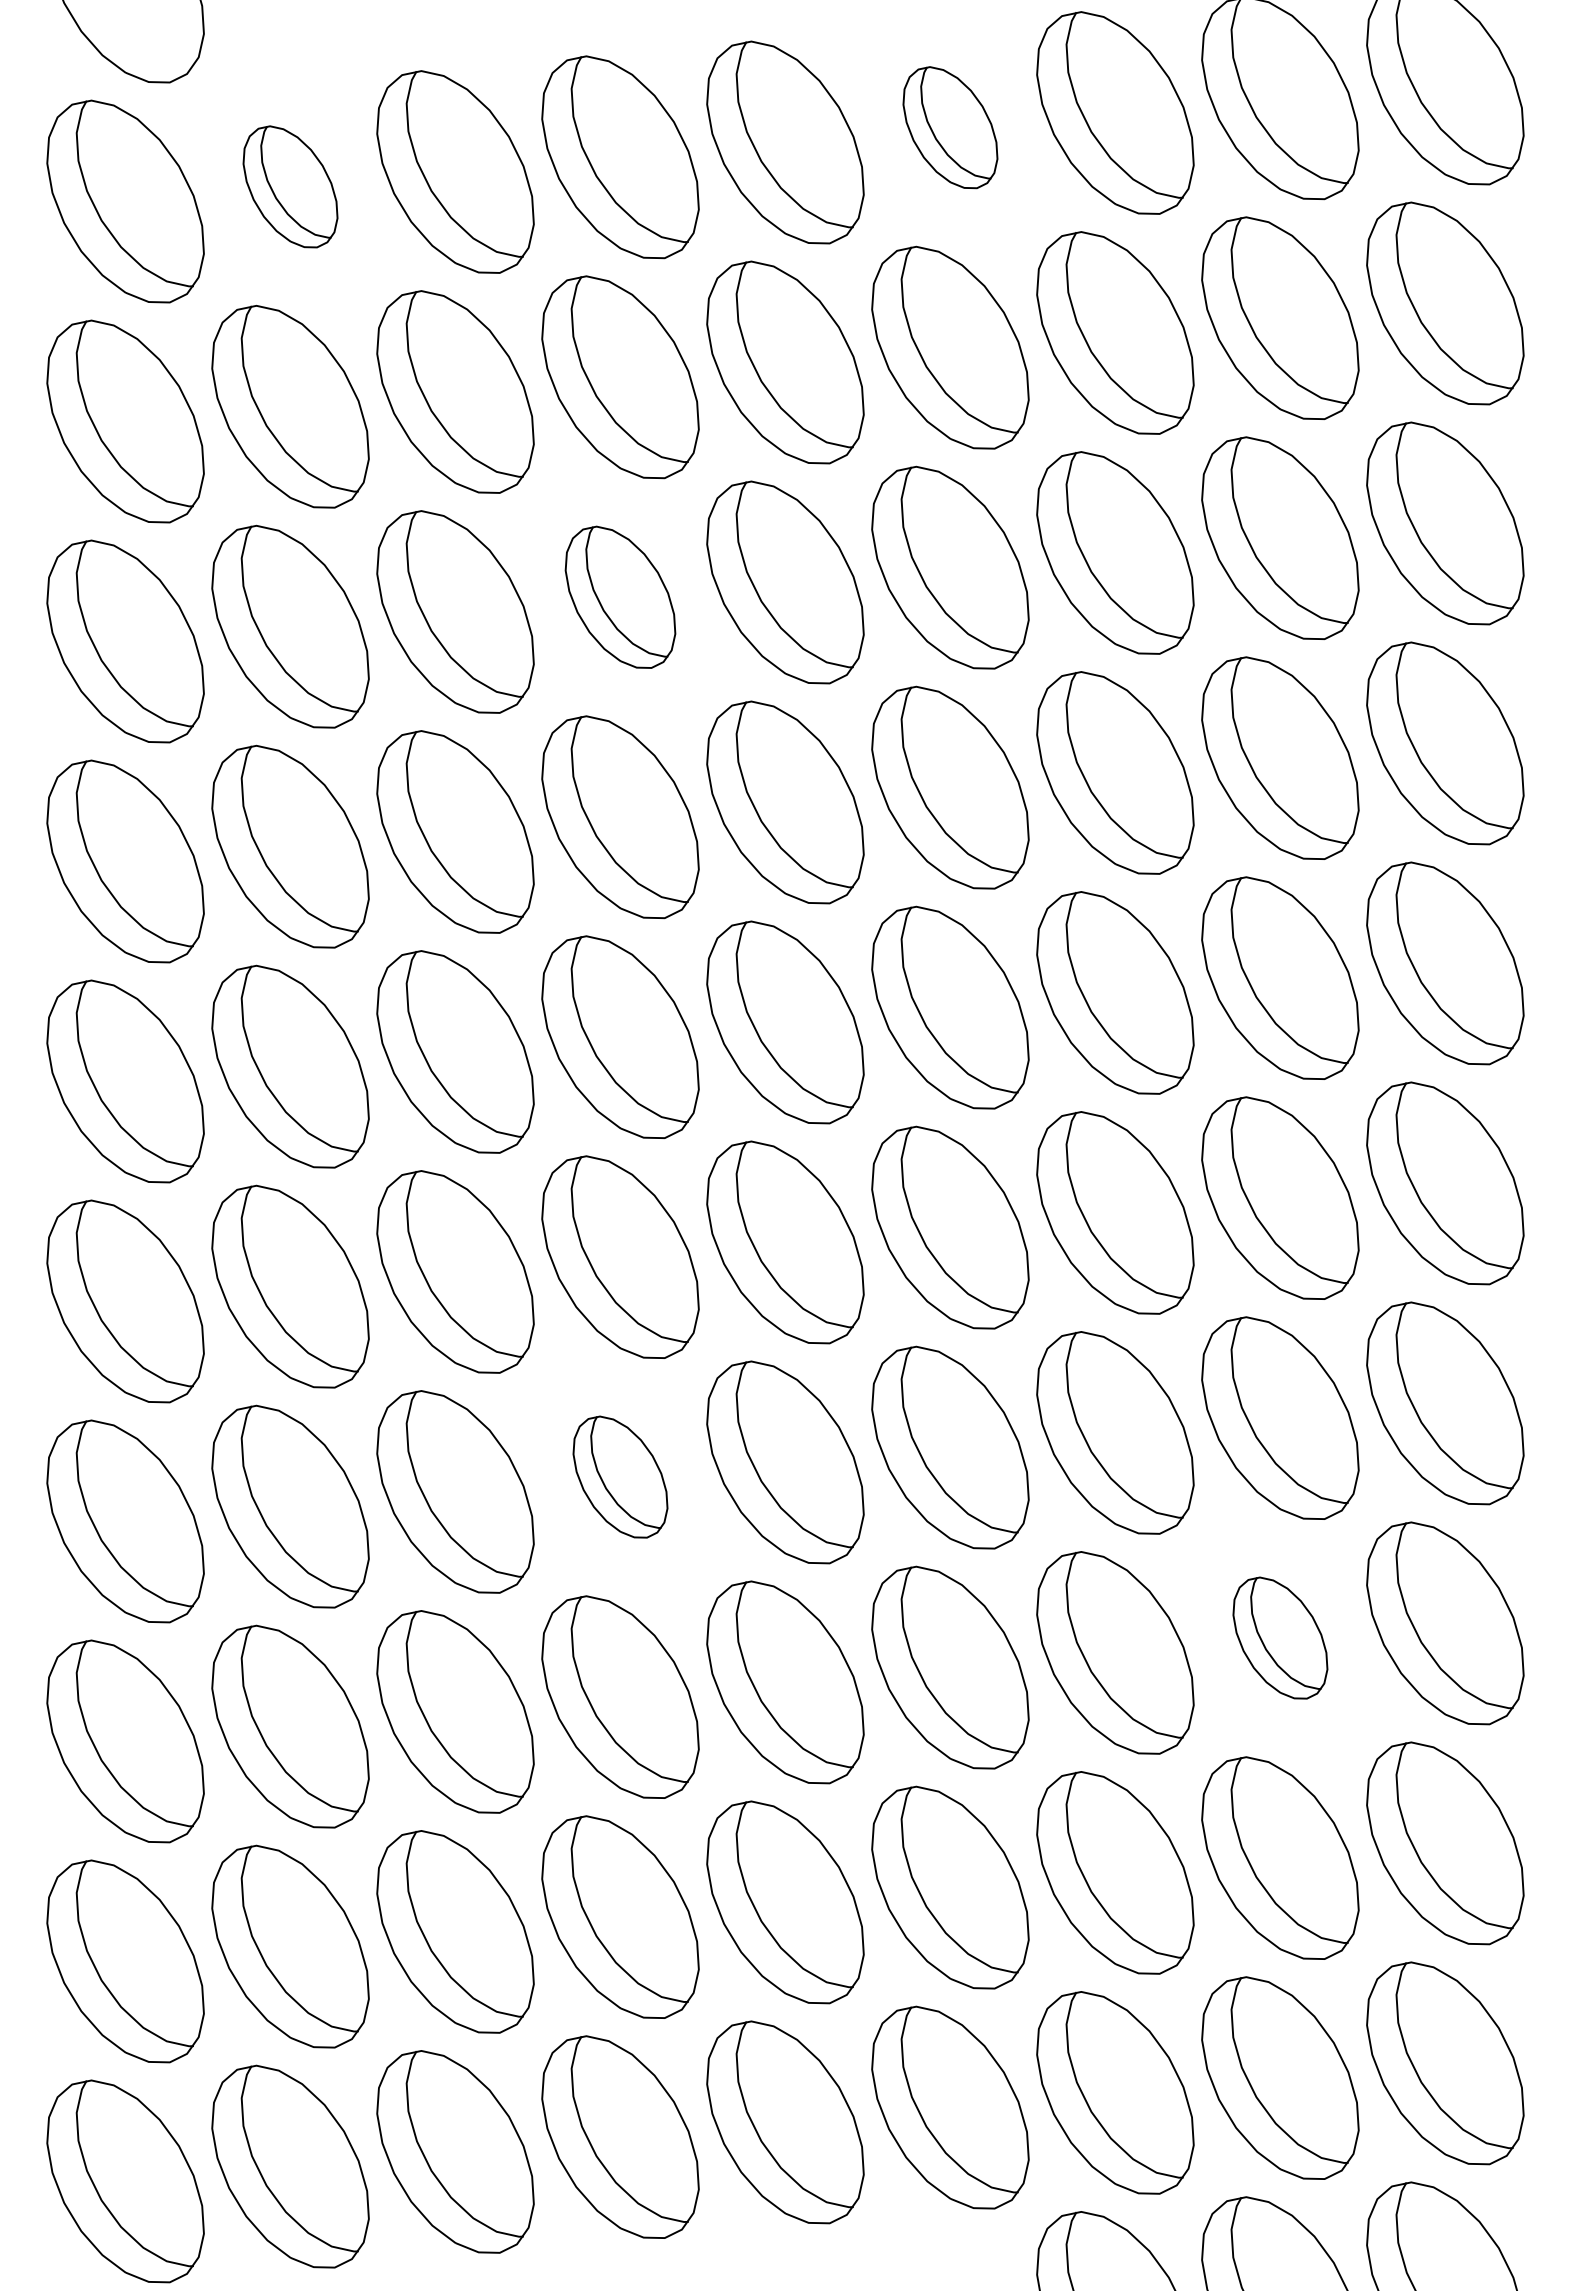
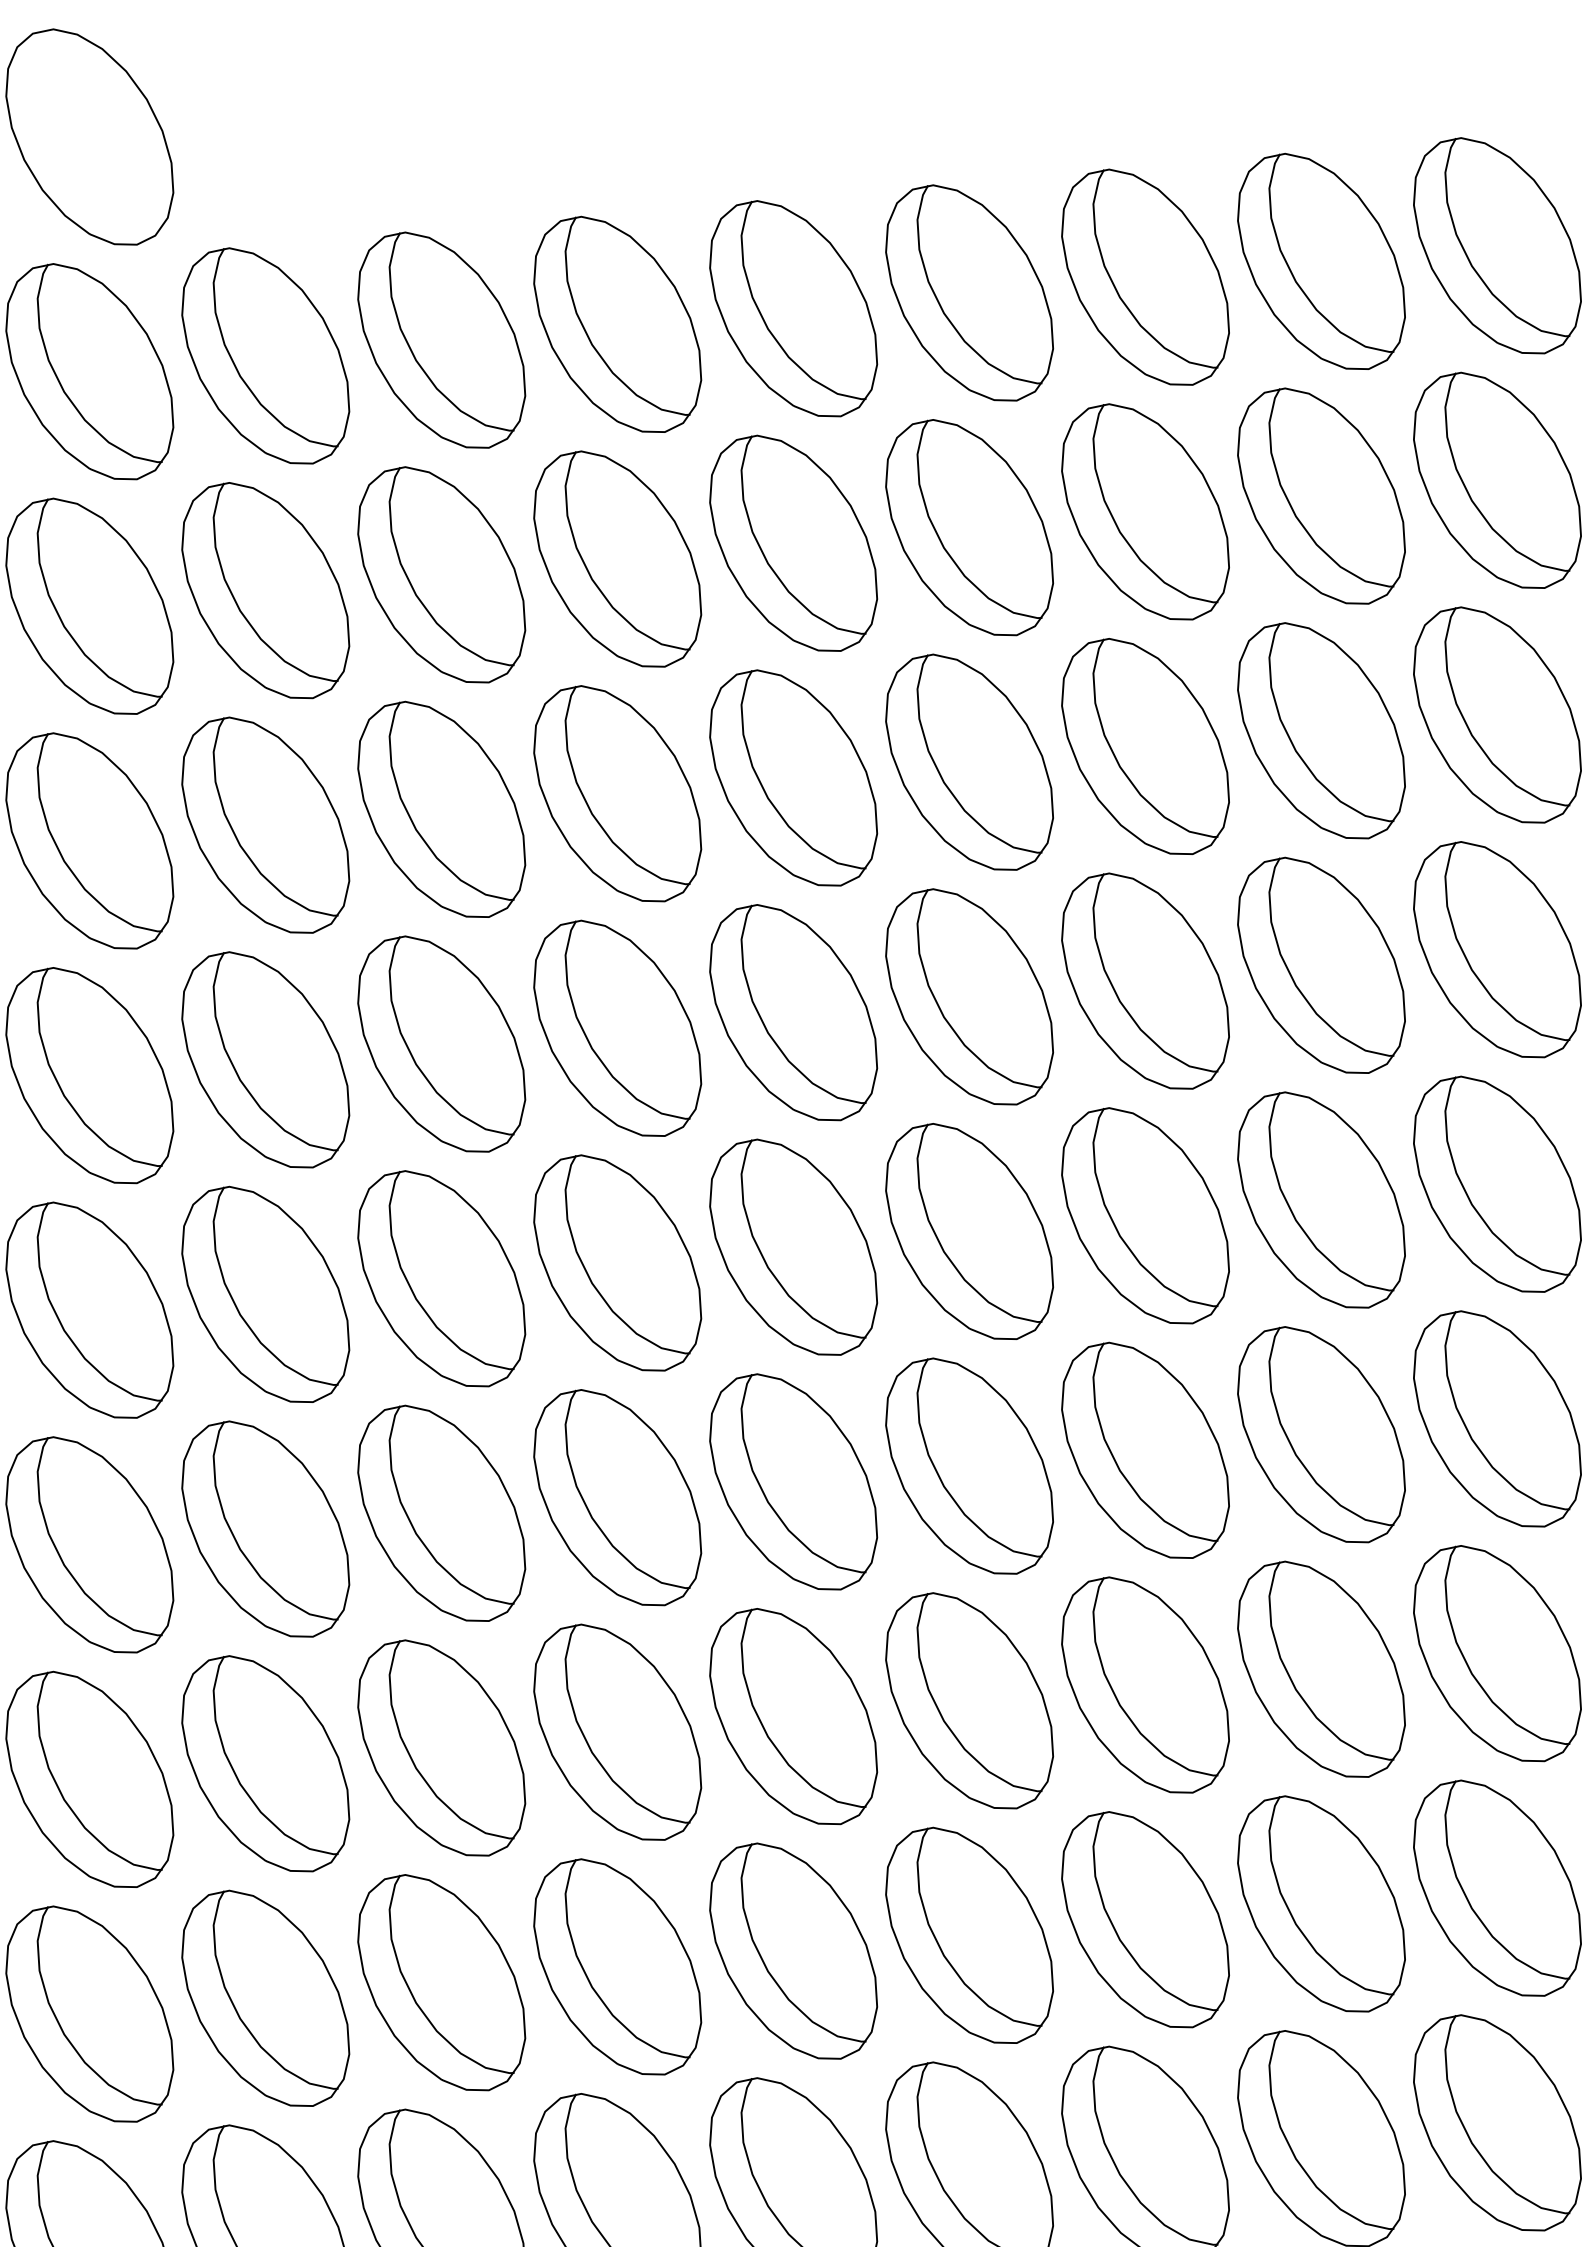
part: (950, 127) -> (969, 292), size x1.67
part: (290, 186) -> (265, 355), size x1.67
part: (620, 597) -> (617, 793), size x1.43
part: (620, 1476) -> (617, 1731), size x1.67
part: (1280, 1637) -> (1321, 1903), size x1.67

